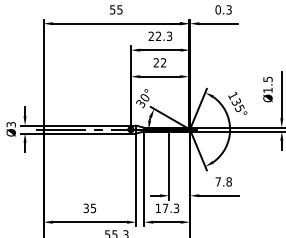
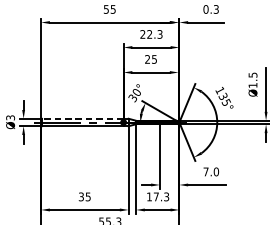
text: (163, 62) -> (154, 59), 22 -> 25
line: (87, 125) -> (82, 118), solid -> dashed
text: (228, 181) -> (215, 171), 7.8 -> 7.0

